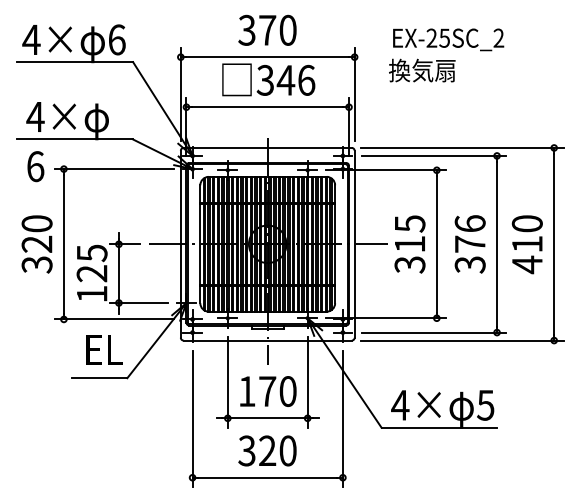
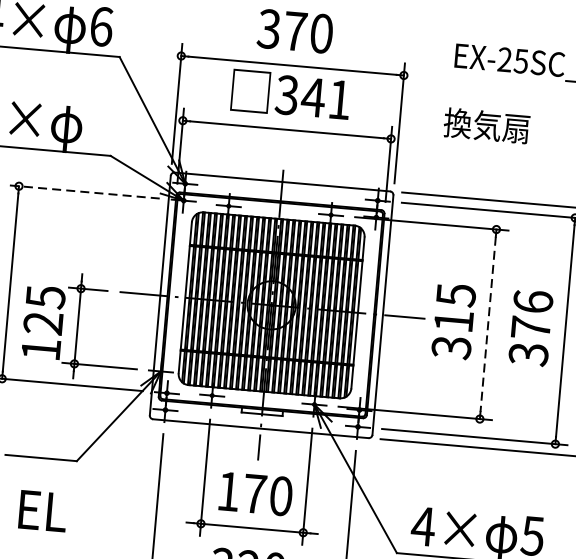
text: (422, 70) -> (487, 125), moved
text: (306, 79) -> (339, 98), 346 -> 341
line: (114, 169) -> (83, 192), solid -> dashed
line: (436, 244) -> (487, 324), solid -> dashed
text: (104, 349) -> (43, 510), moved

